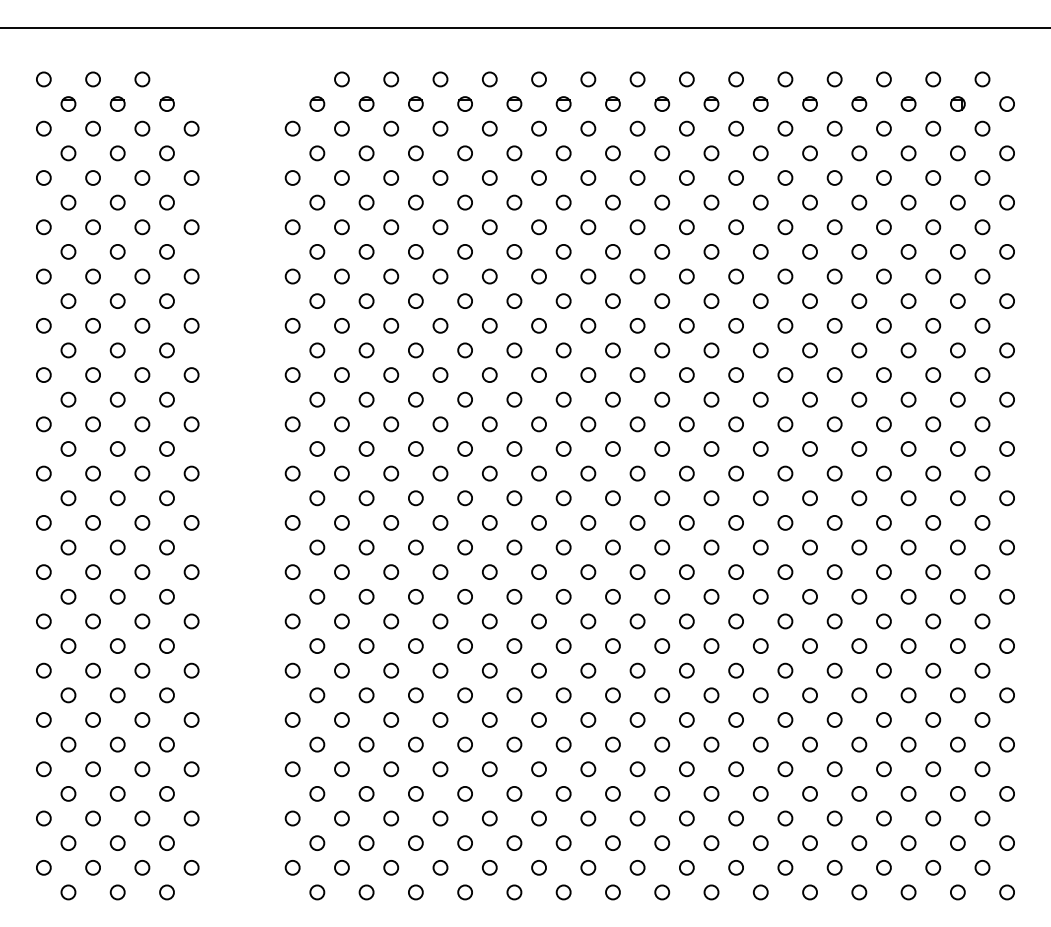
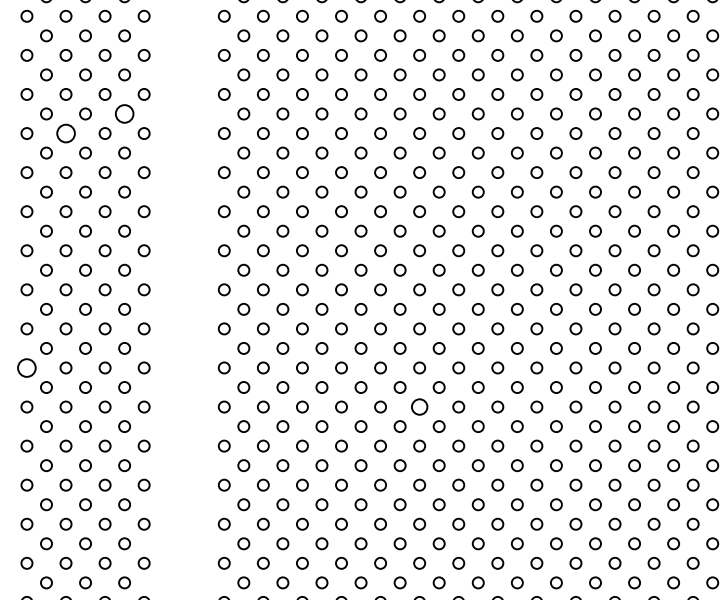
circle: (166, 251) -> (124, 113), size x1.6
circle: (92, 276) -> (65, 133), size x1.6
circle: (43, 571) -> (26, 367), size x1.6
circle: (538, 621) -> (419, 407), size x1.4

